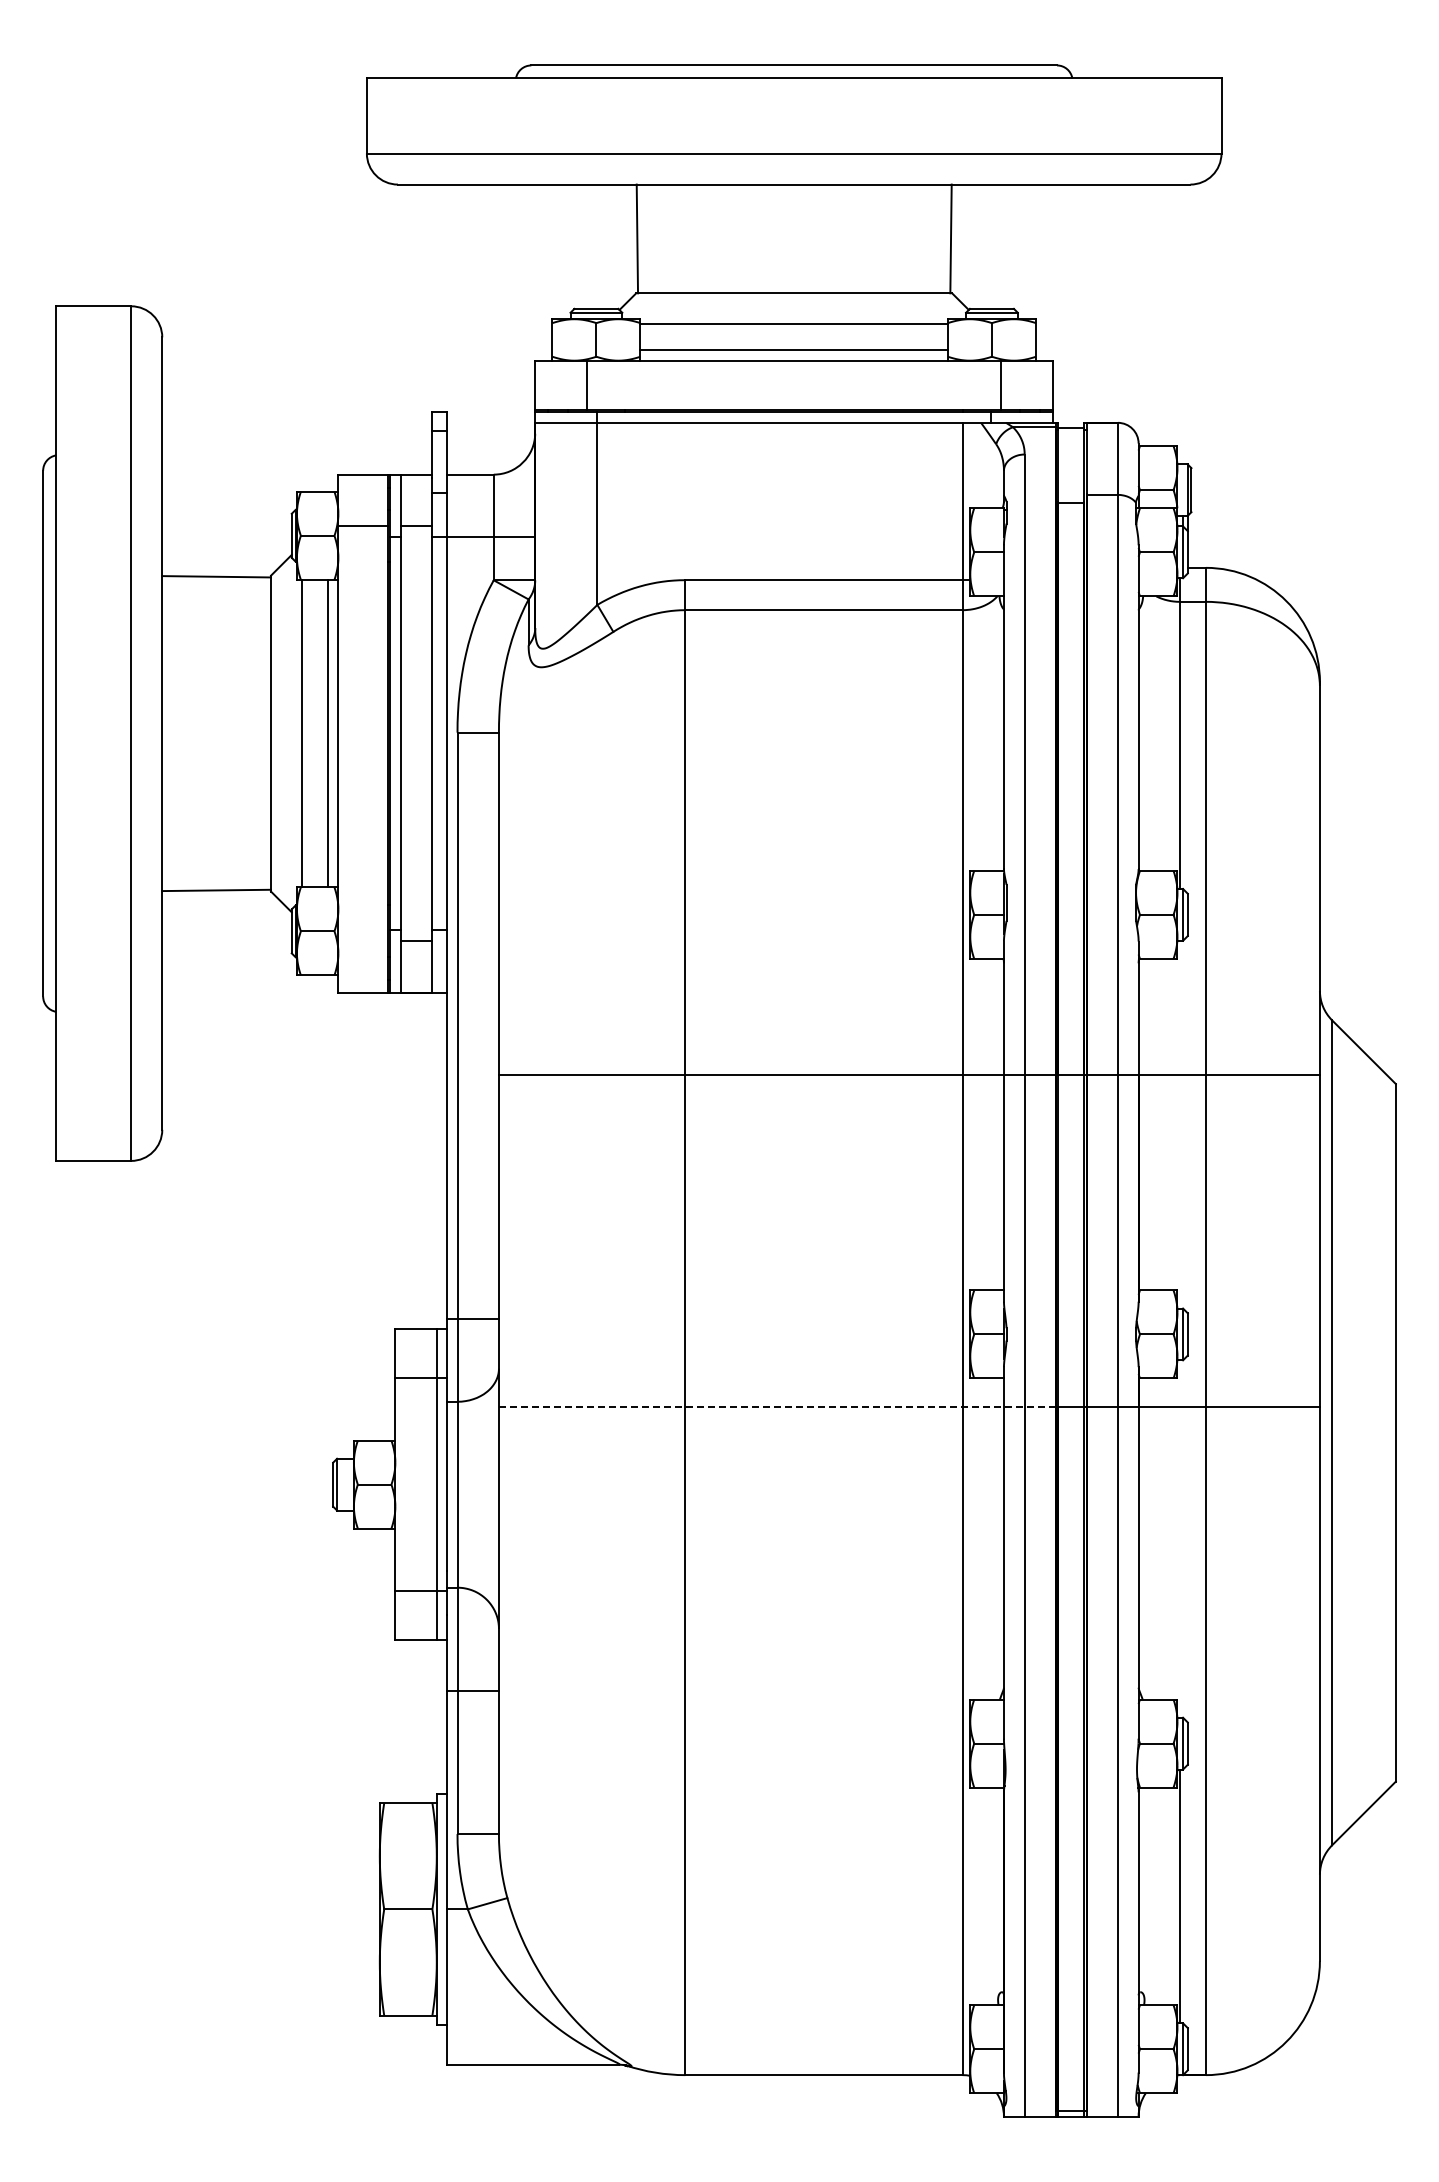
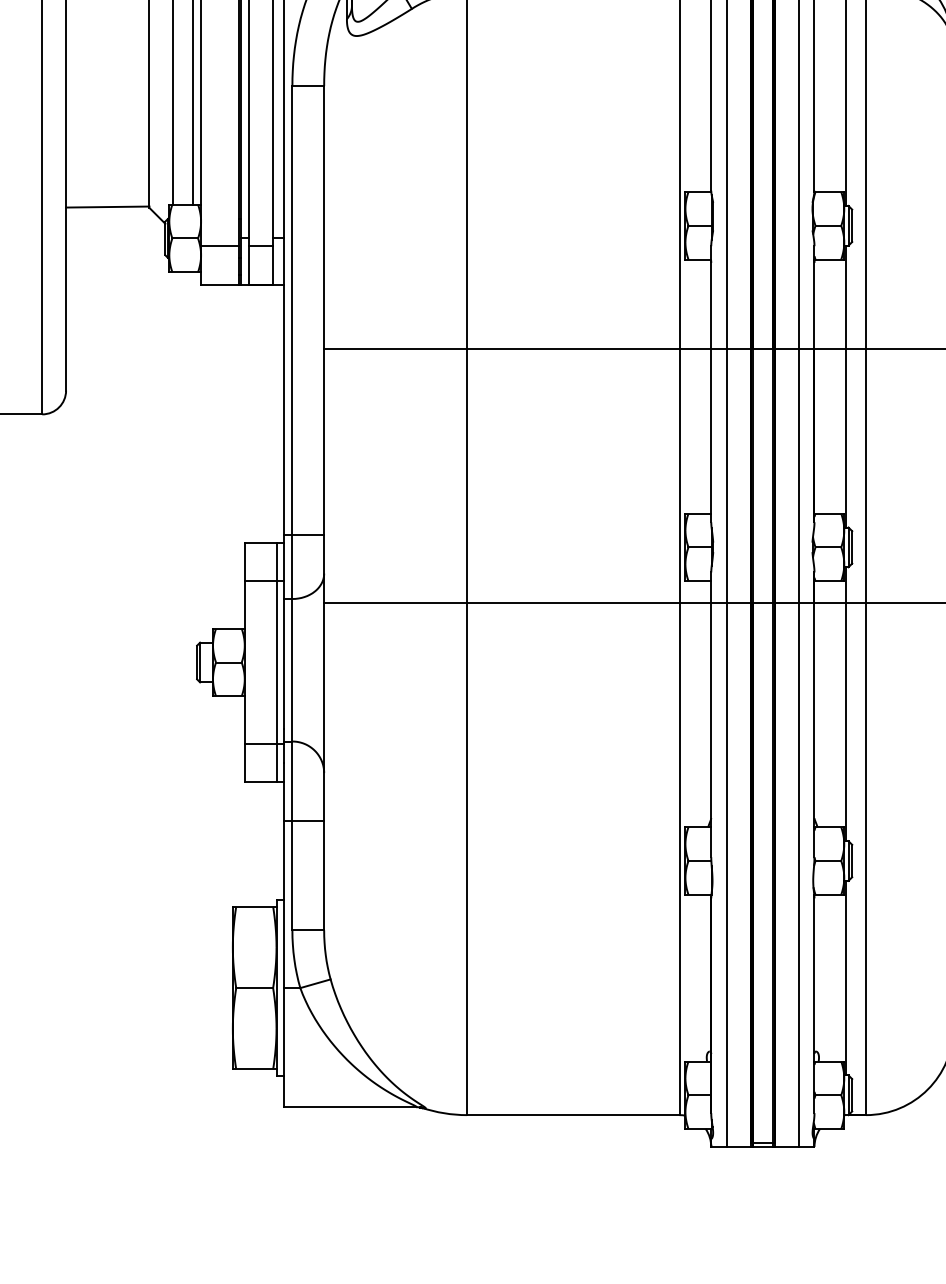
line: (362, 940) -> (219, 245), added
line: (1180, 1124) -> (846, 386), added
line: (776, 1406) -> (536, 602), dashed -> solid
line: (1180, 1538) -> (846, 703), added

